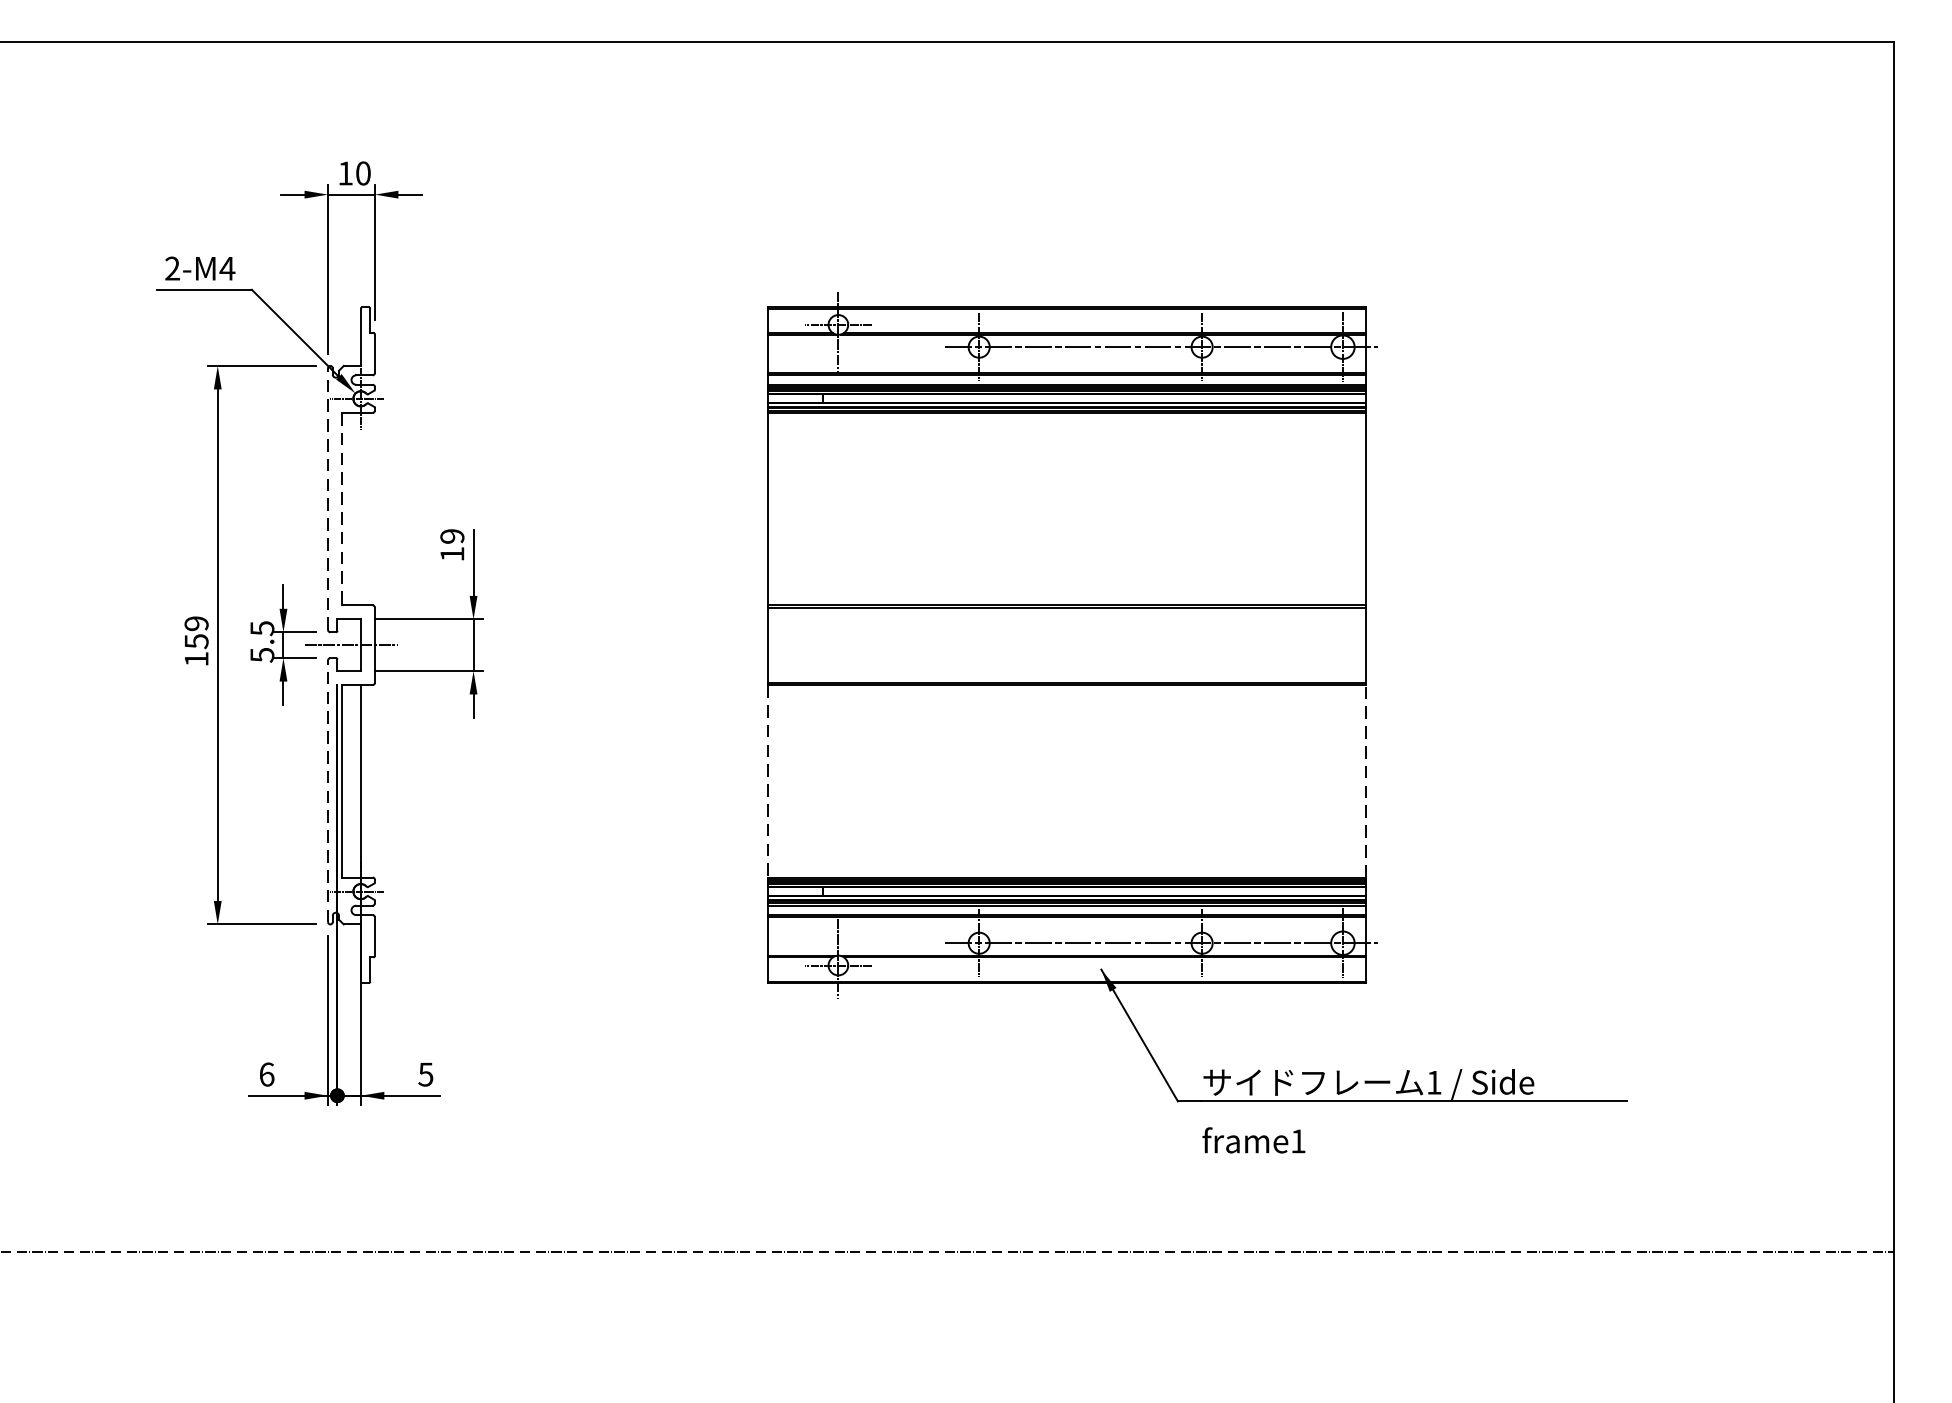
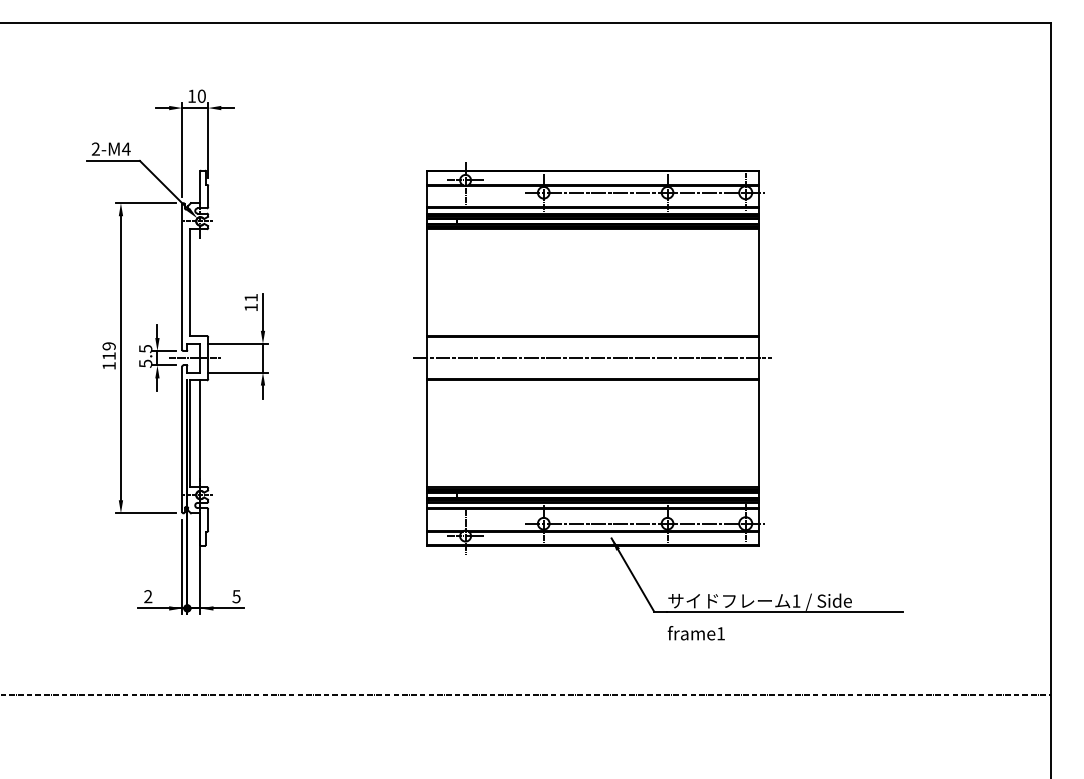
line: (328, 499) -> (182, 277), dashed -> solid
line: (342, 510) -> (190, 283), dashed -> solid
text: (451, 535) -> (250, 297), 19 -> 11
text: (195, 642) -> (108, 356), 159 -> 119
line: (1066, 645) -> (592, 358), added
line: (1365, 780) -> (758, 433), dashed -> solid
line: (767, 782) -> (426, 434), dashed -> solid
line: (328, 791) -> (182, 439), dashed -> solid
text: (267, 1074) -> (148, 596), 6 -> 2

